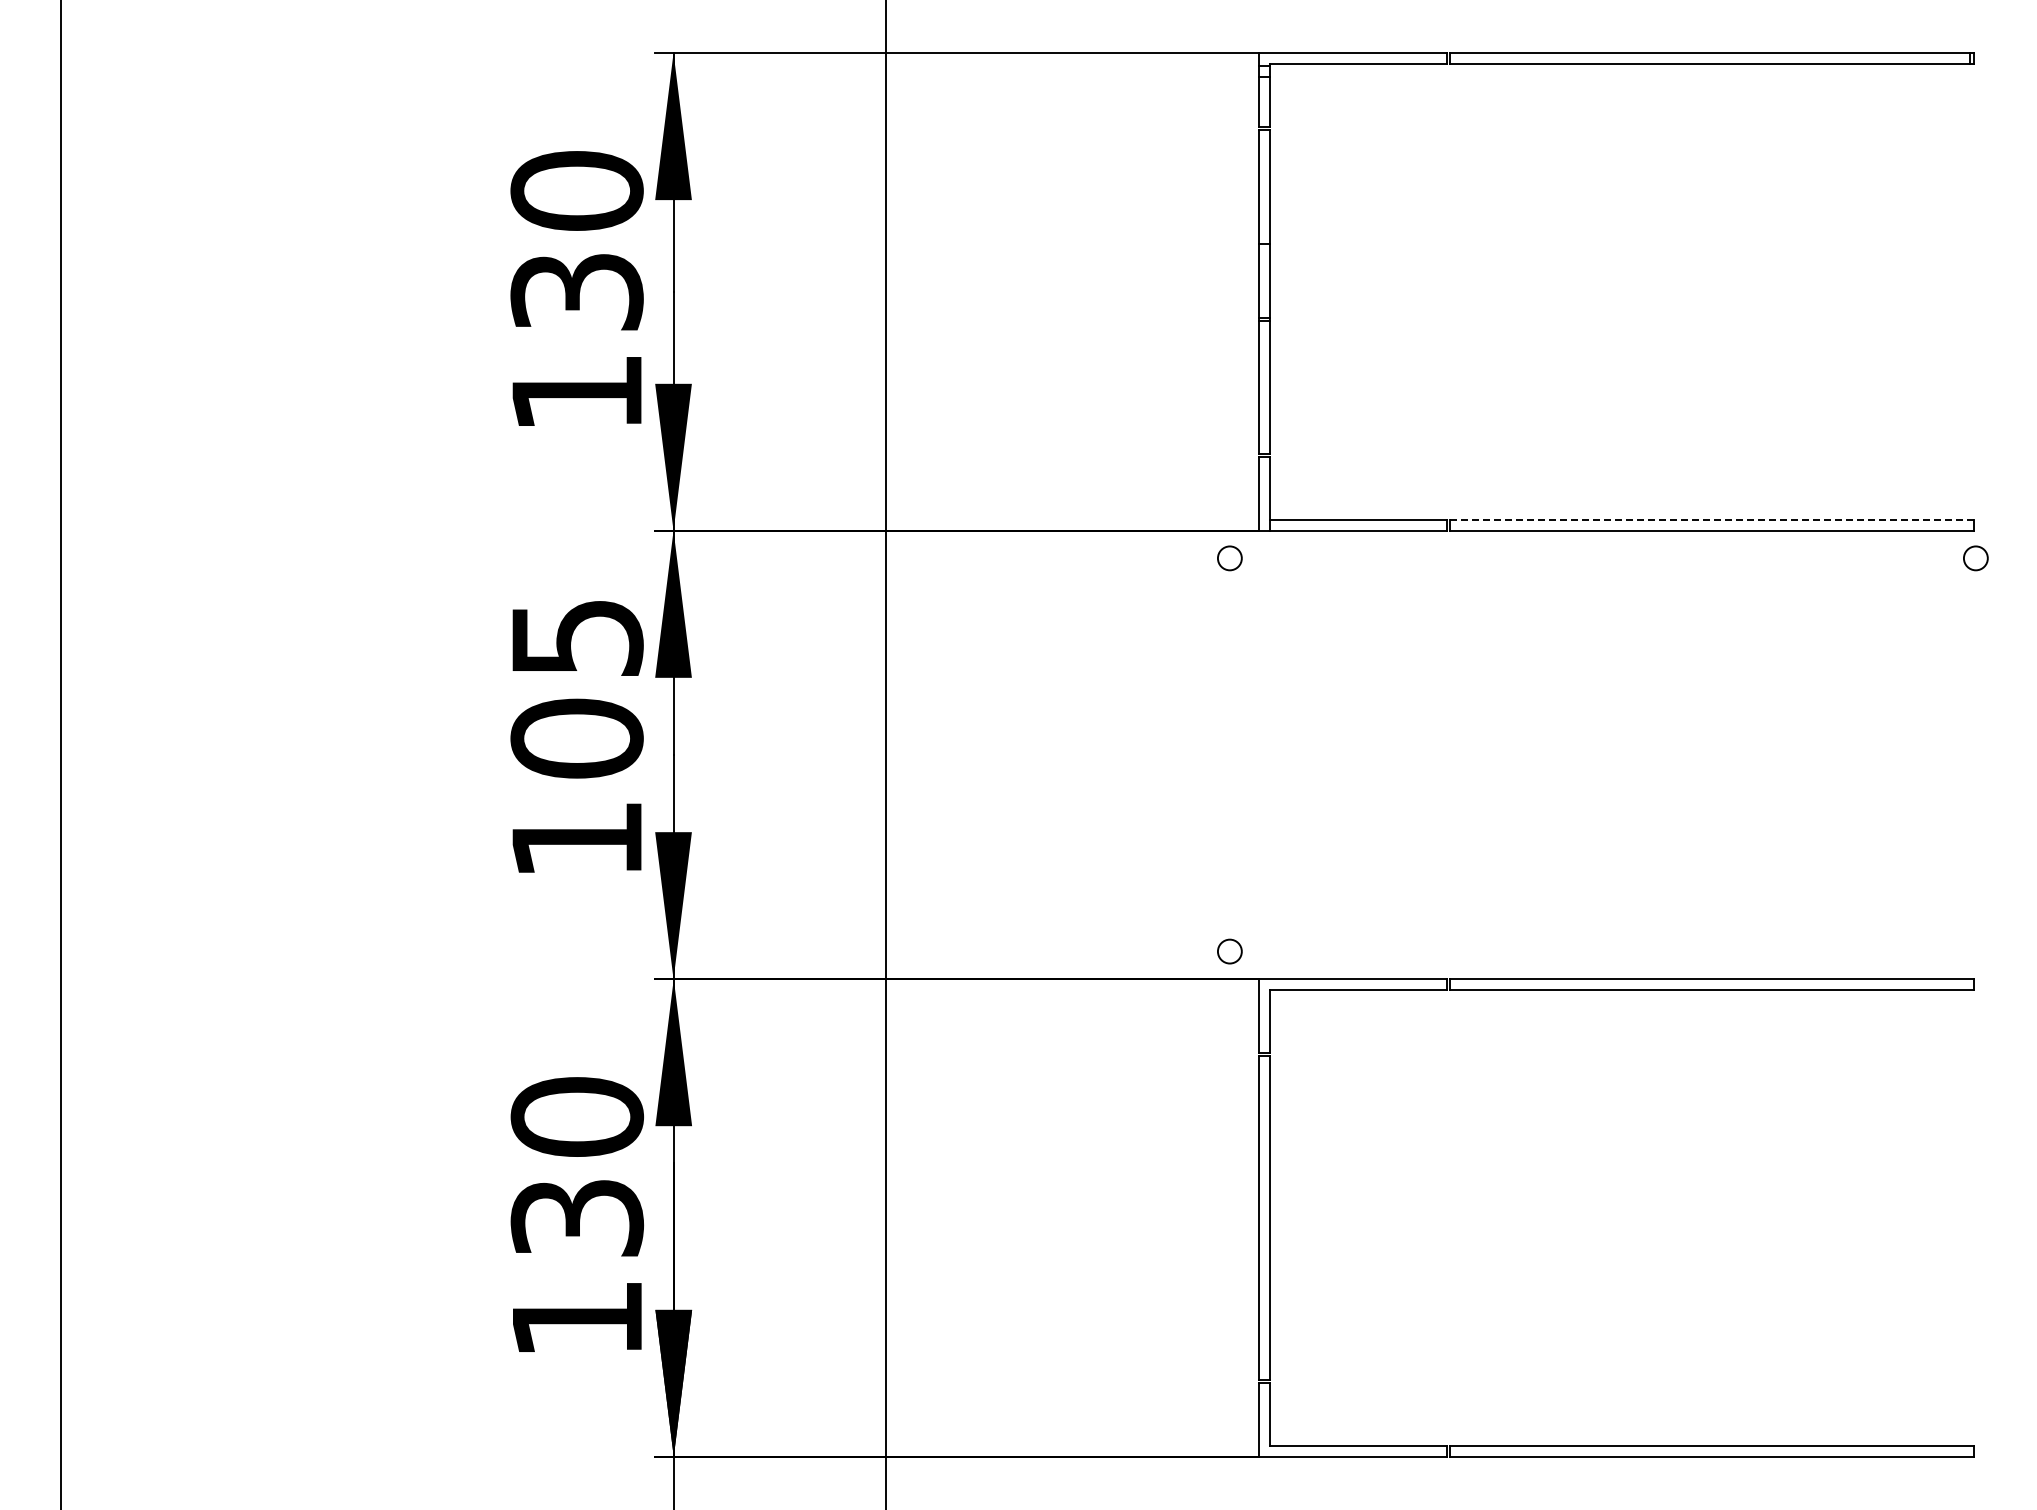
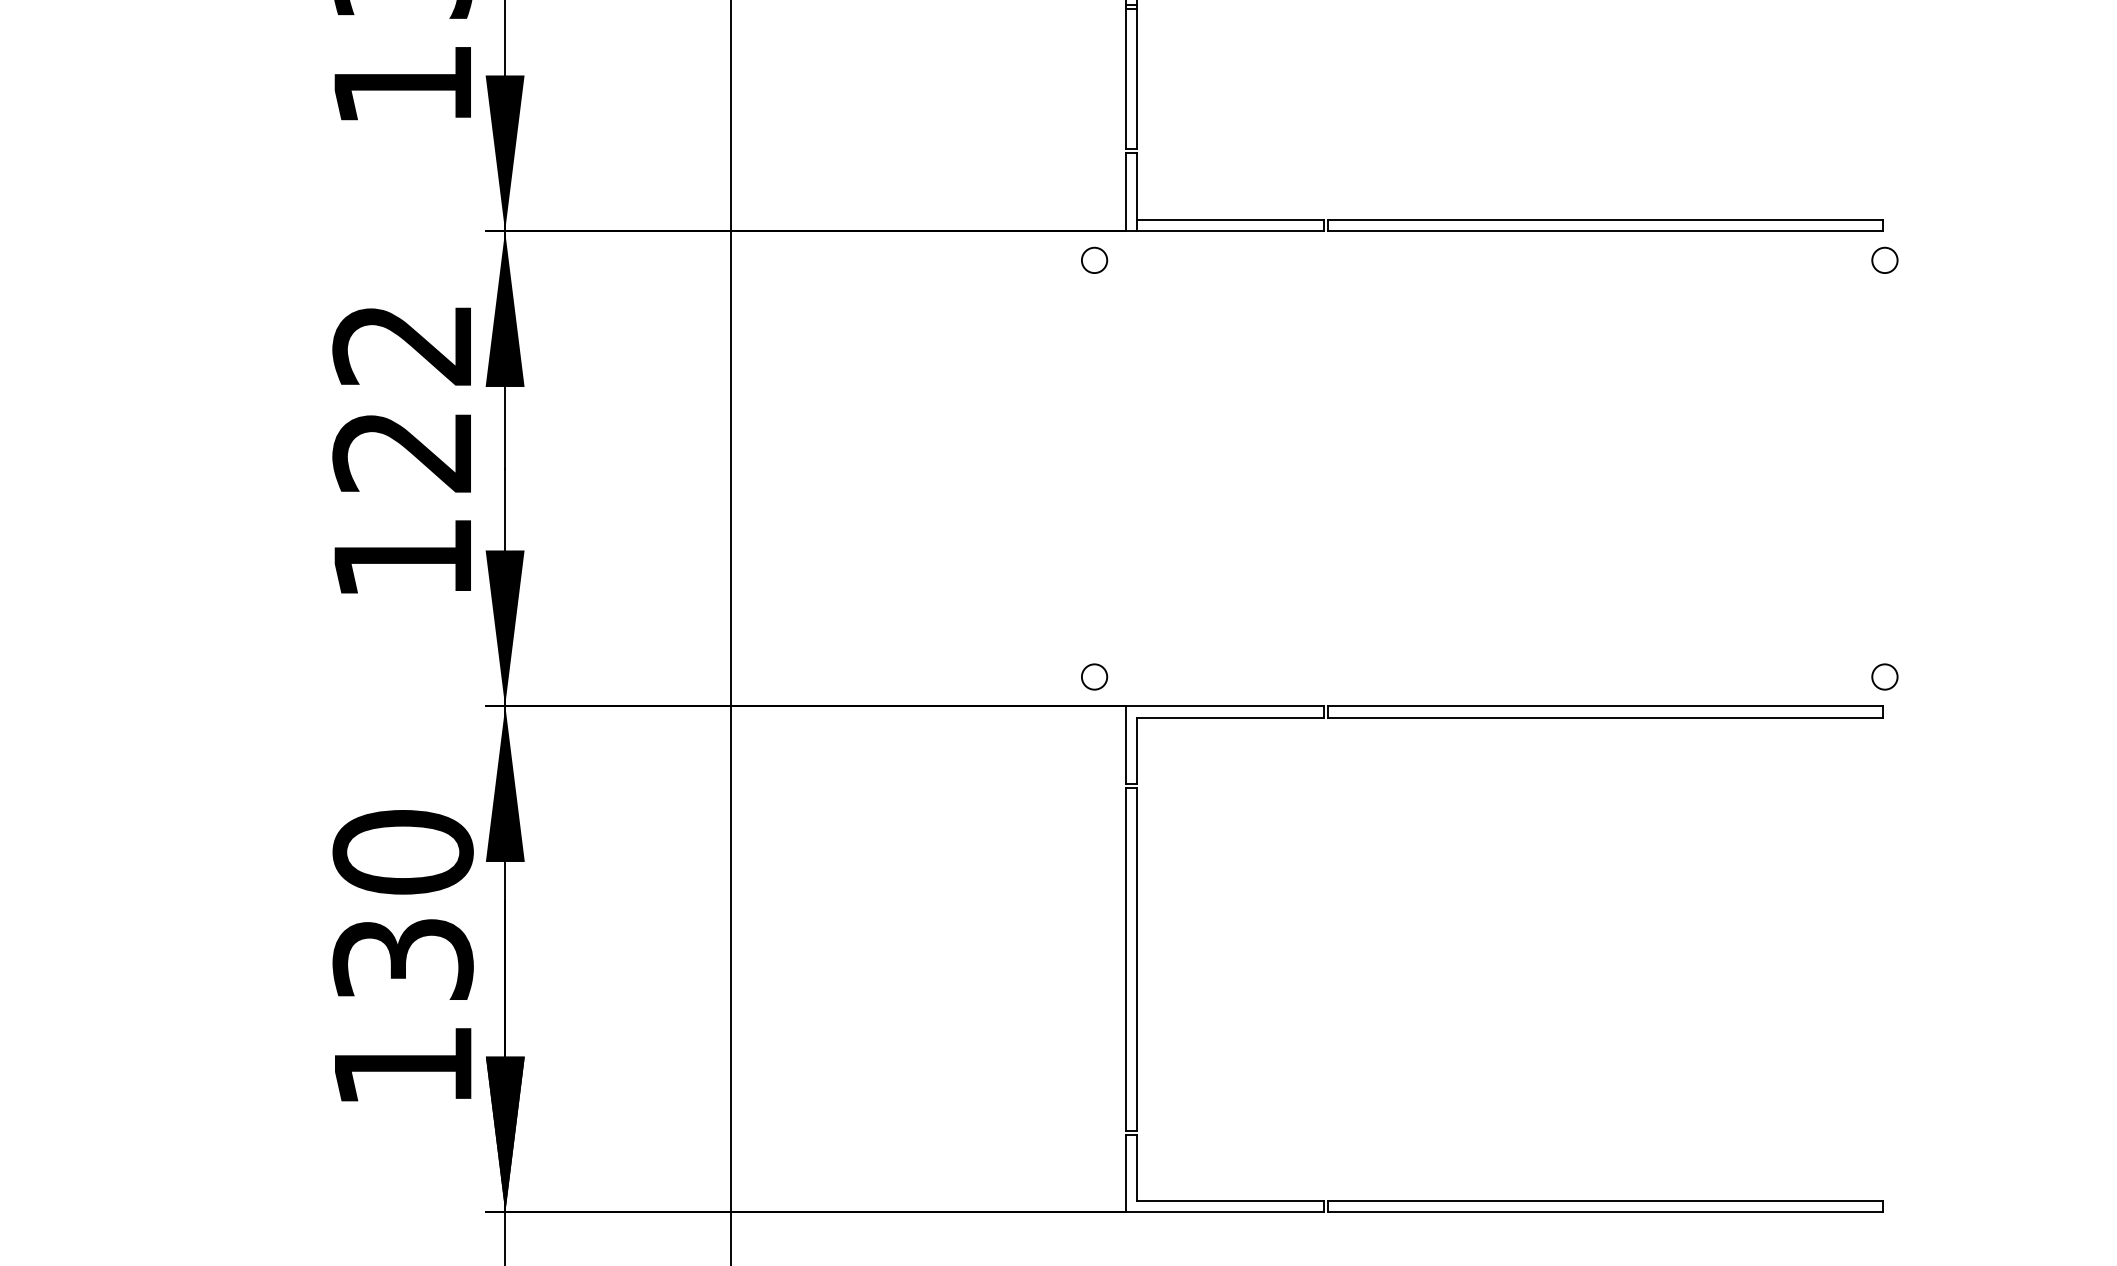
line: (1712, 519) -> (1605, 219), dashed -> solid
text: (576, 689) -> (402, 399), 105 -> 122
circle: (1975, 951) -> (1884, 676), added

